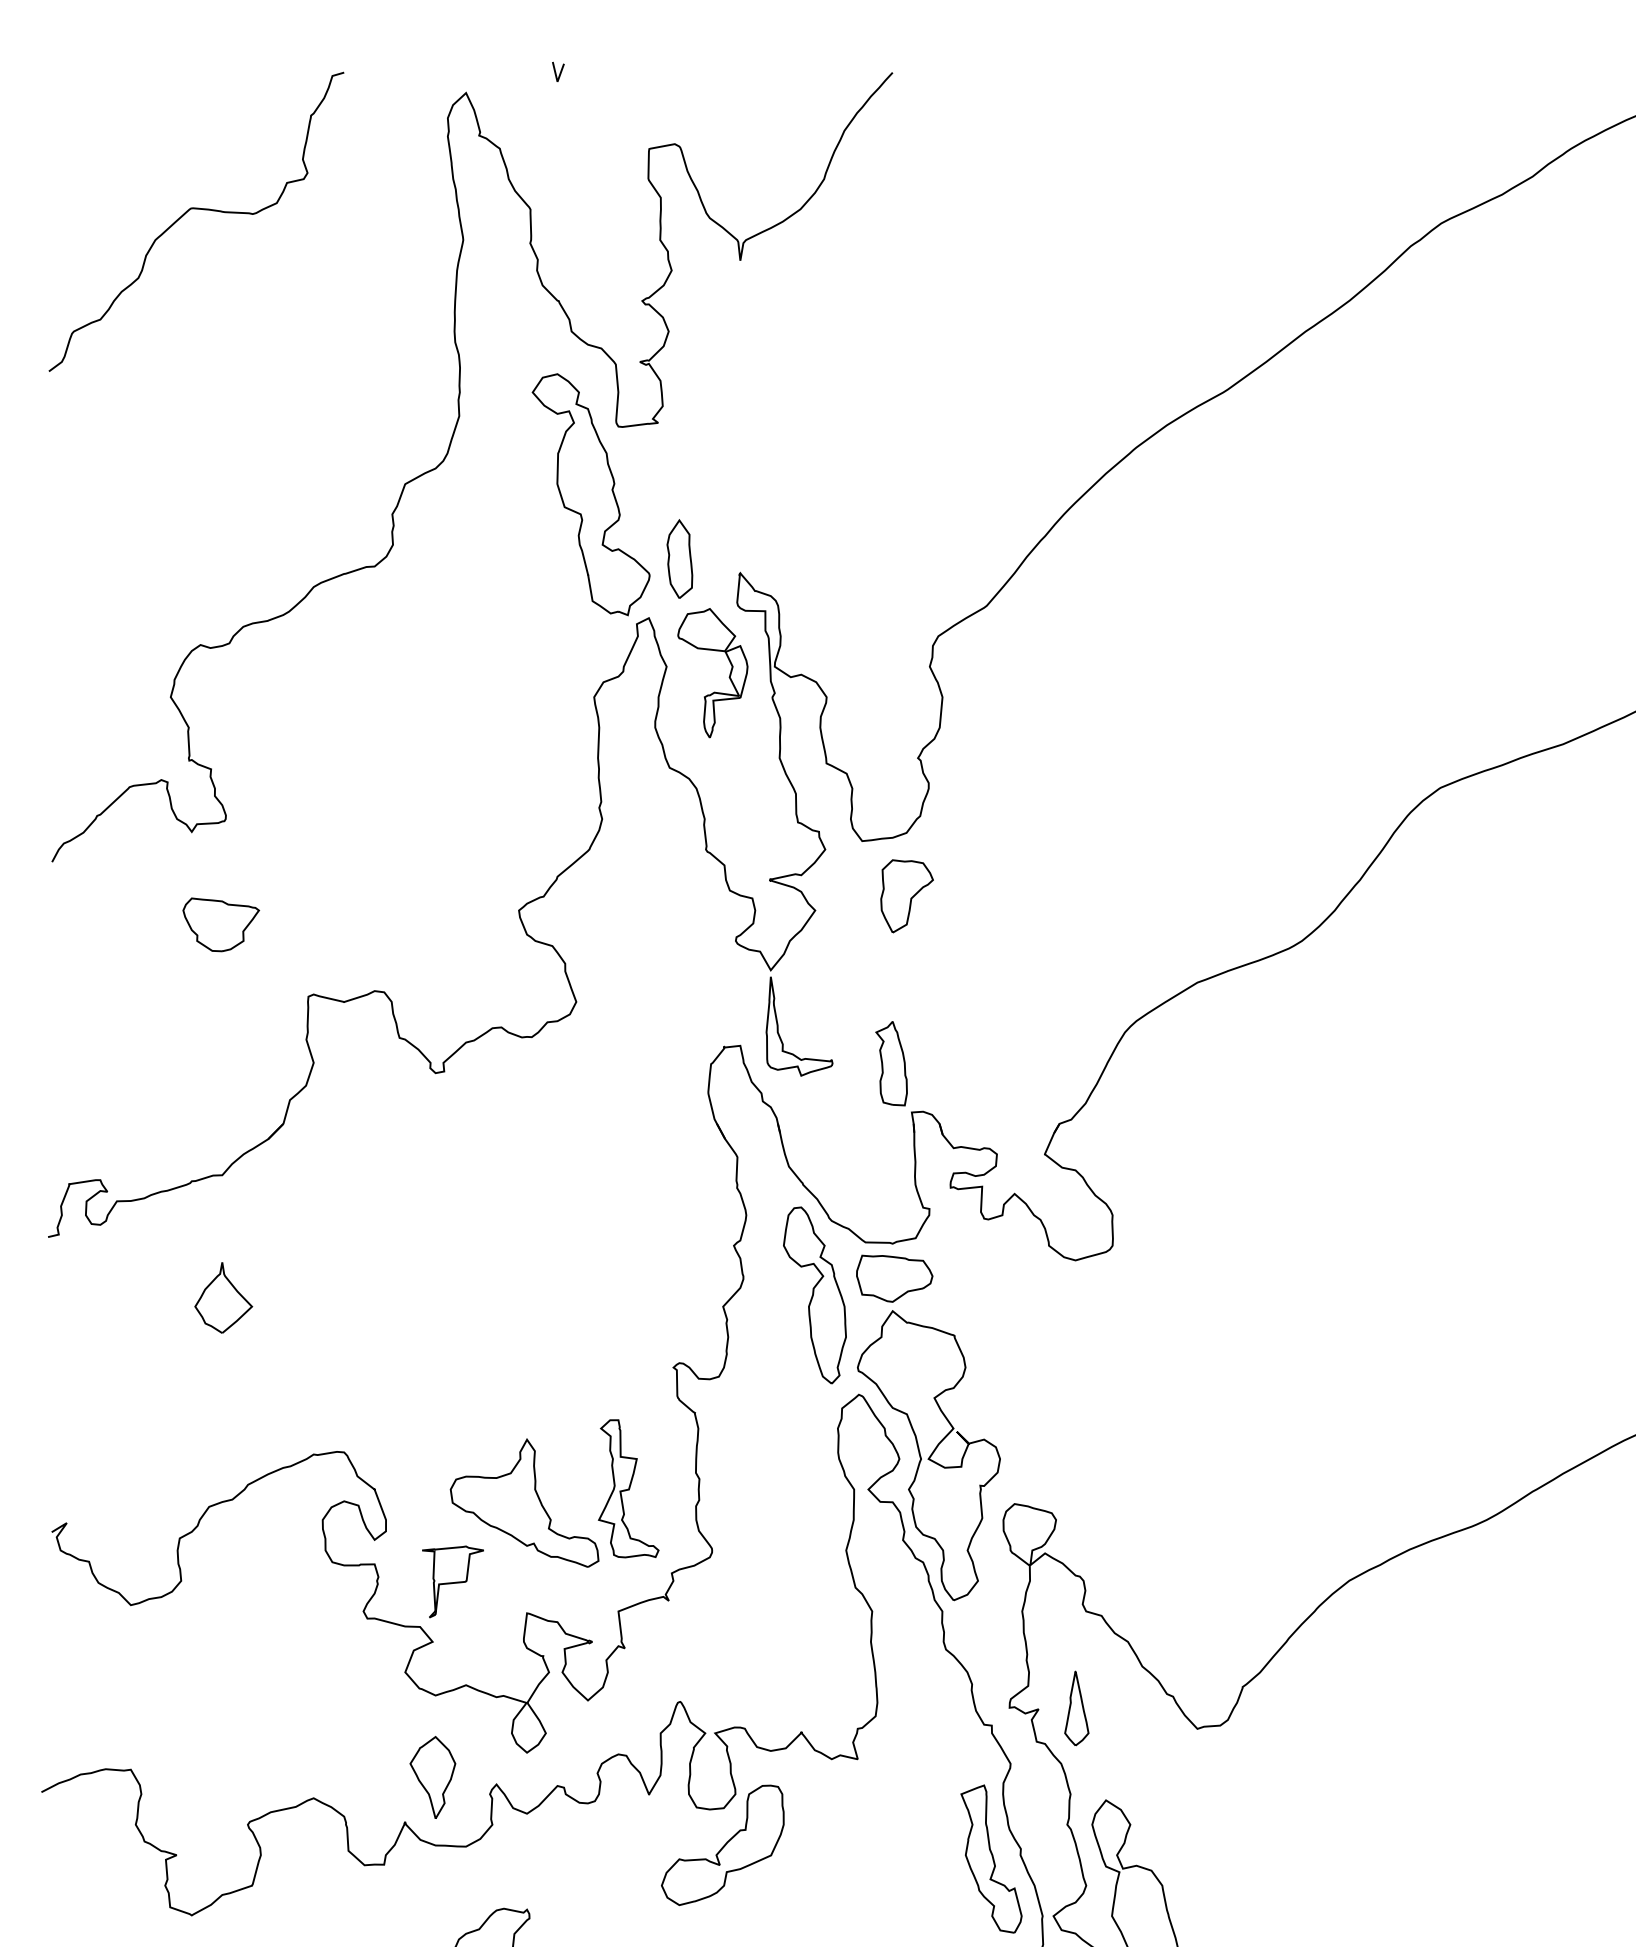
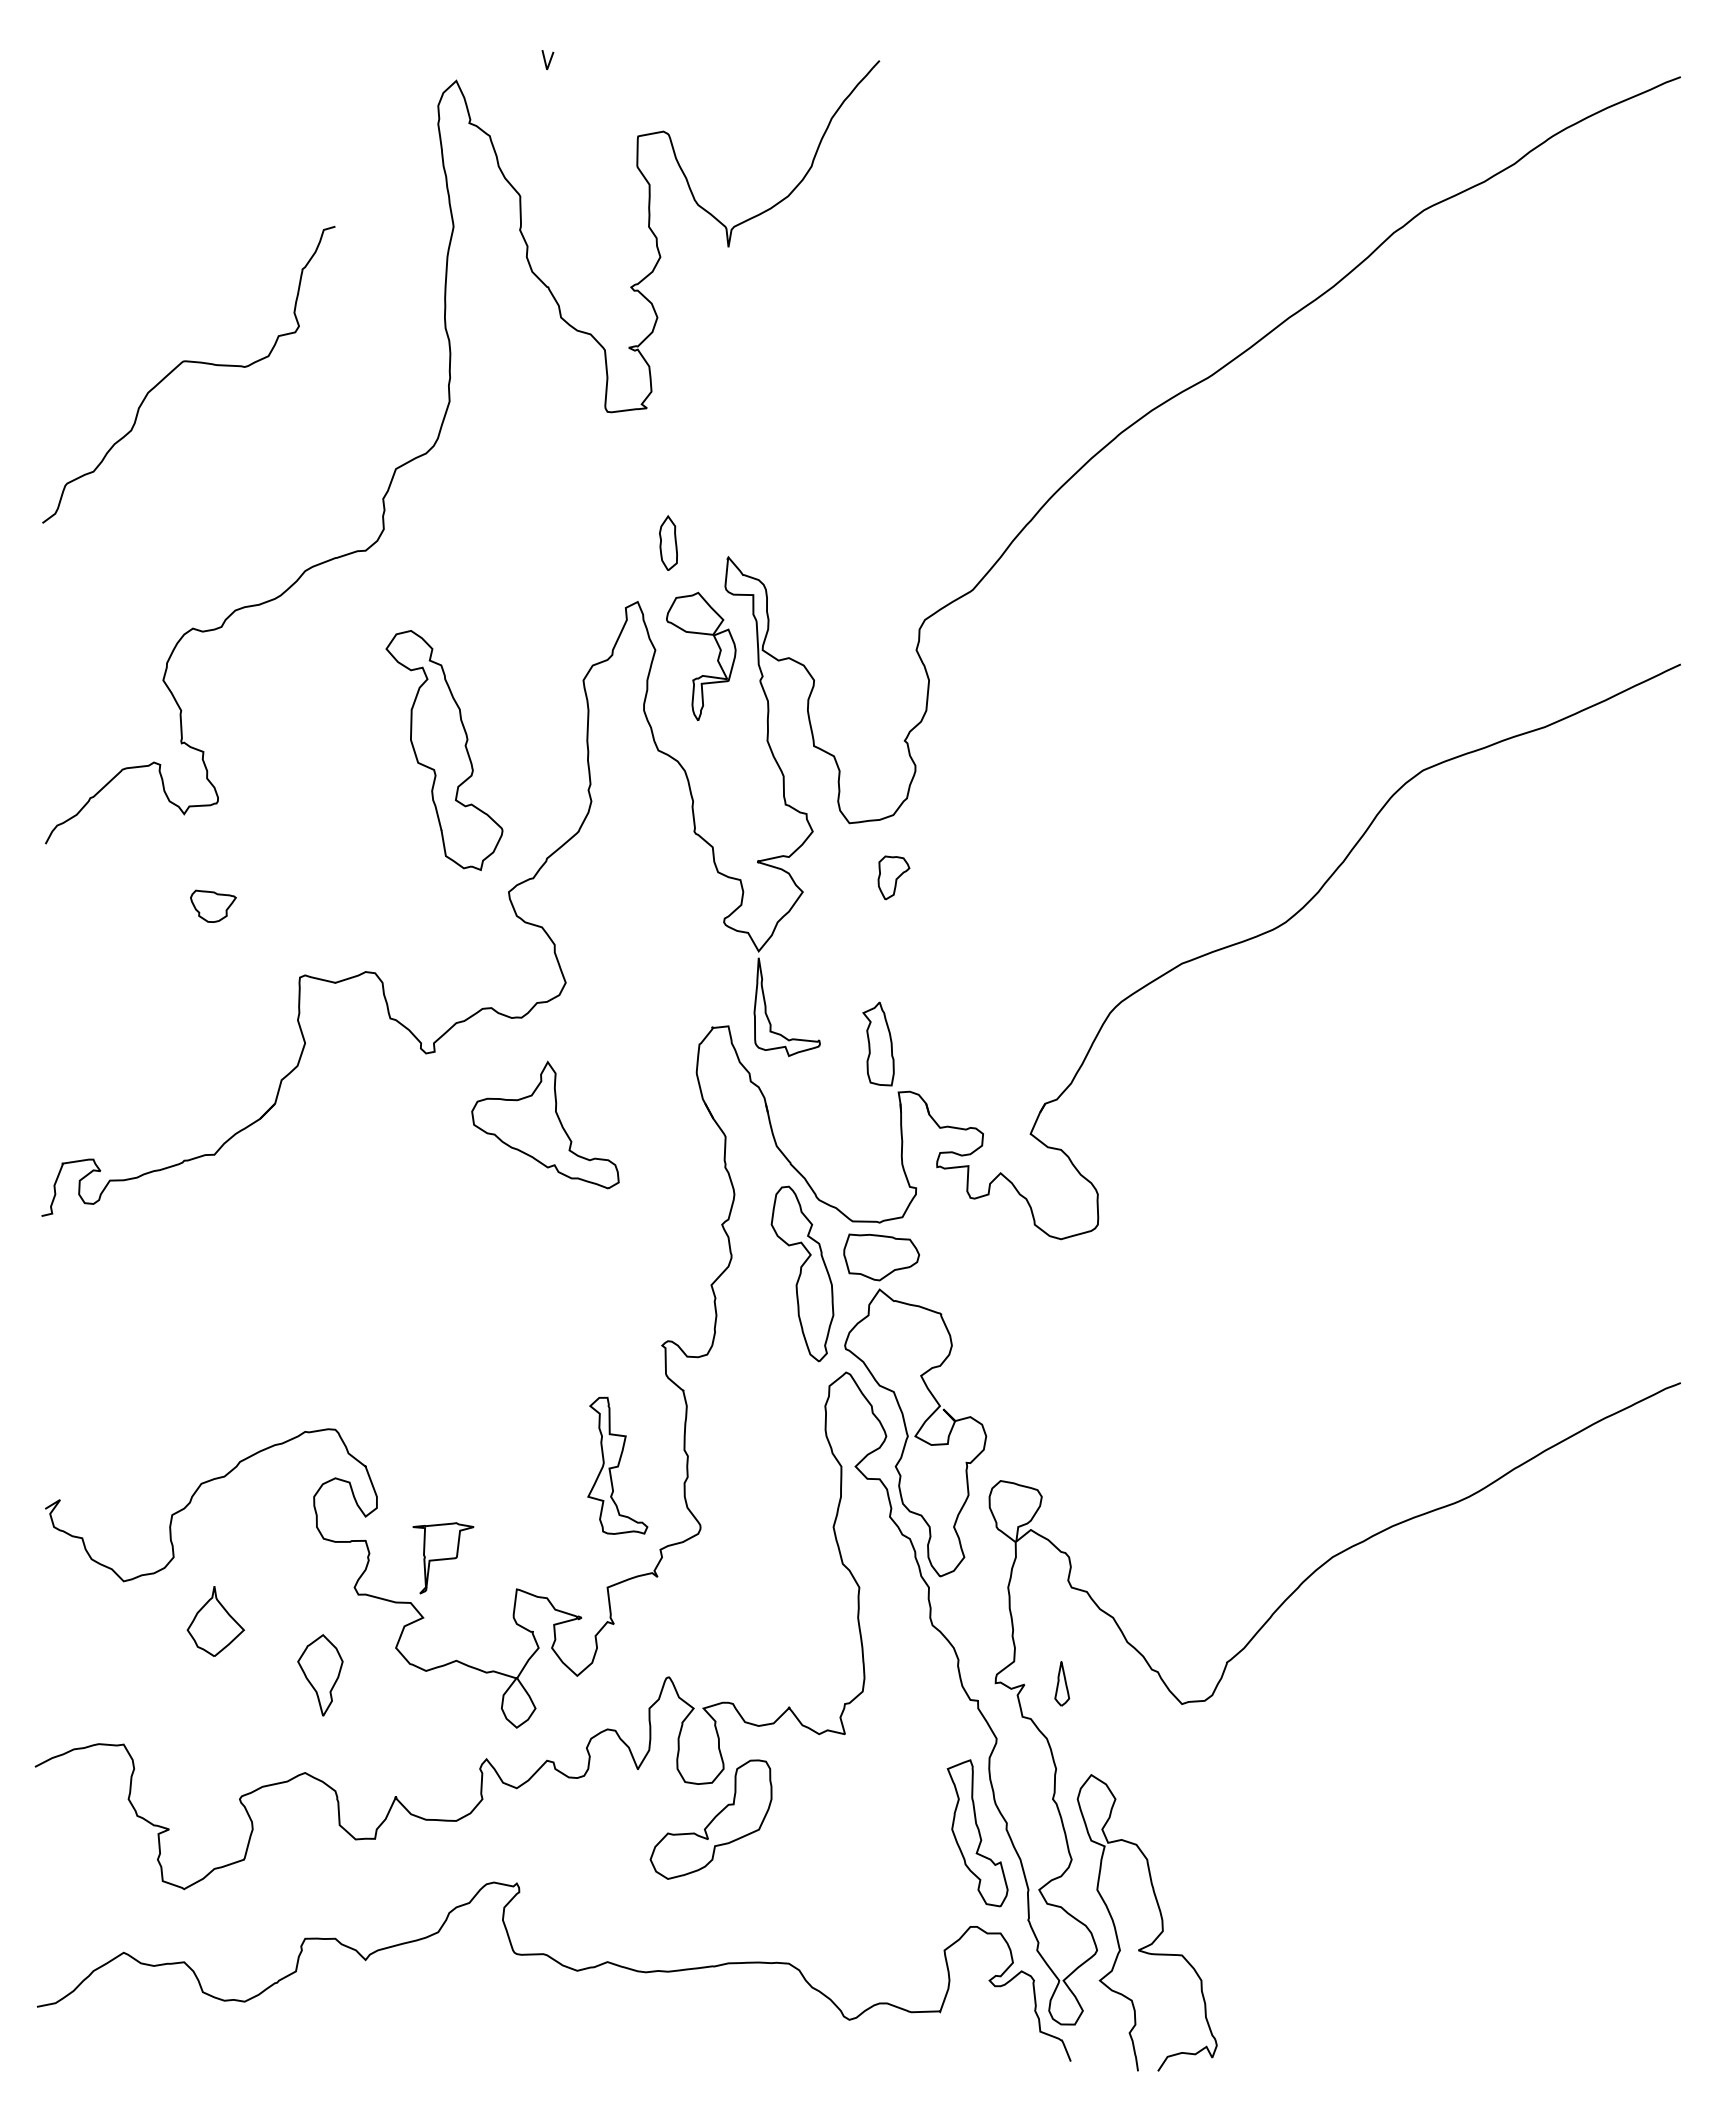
curve: (196, 209) -> (188, 362), moved
part: (591, 494) -> (444, 750), moved
part: (679, 558) -> (668, 542), size x0.7
part: (906, 895) -> (893, 877), size x0.6
part: (221, 925) -> (213, 906), size x0.6
part: (223, 1297) -> (215, 1621), moved
part: (524, 1502) -> (545, 1124), moved
part: (1075, 1708) -> (1061, 1683), size x0.6
part: (432, 1777) -> (320, 1675), moved

